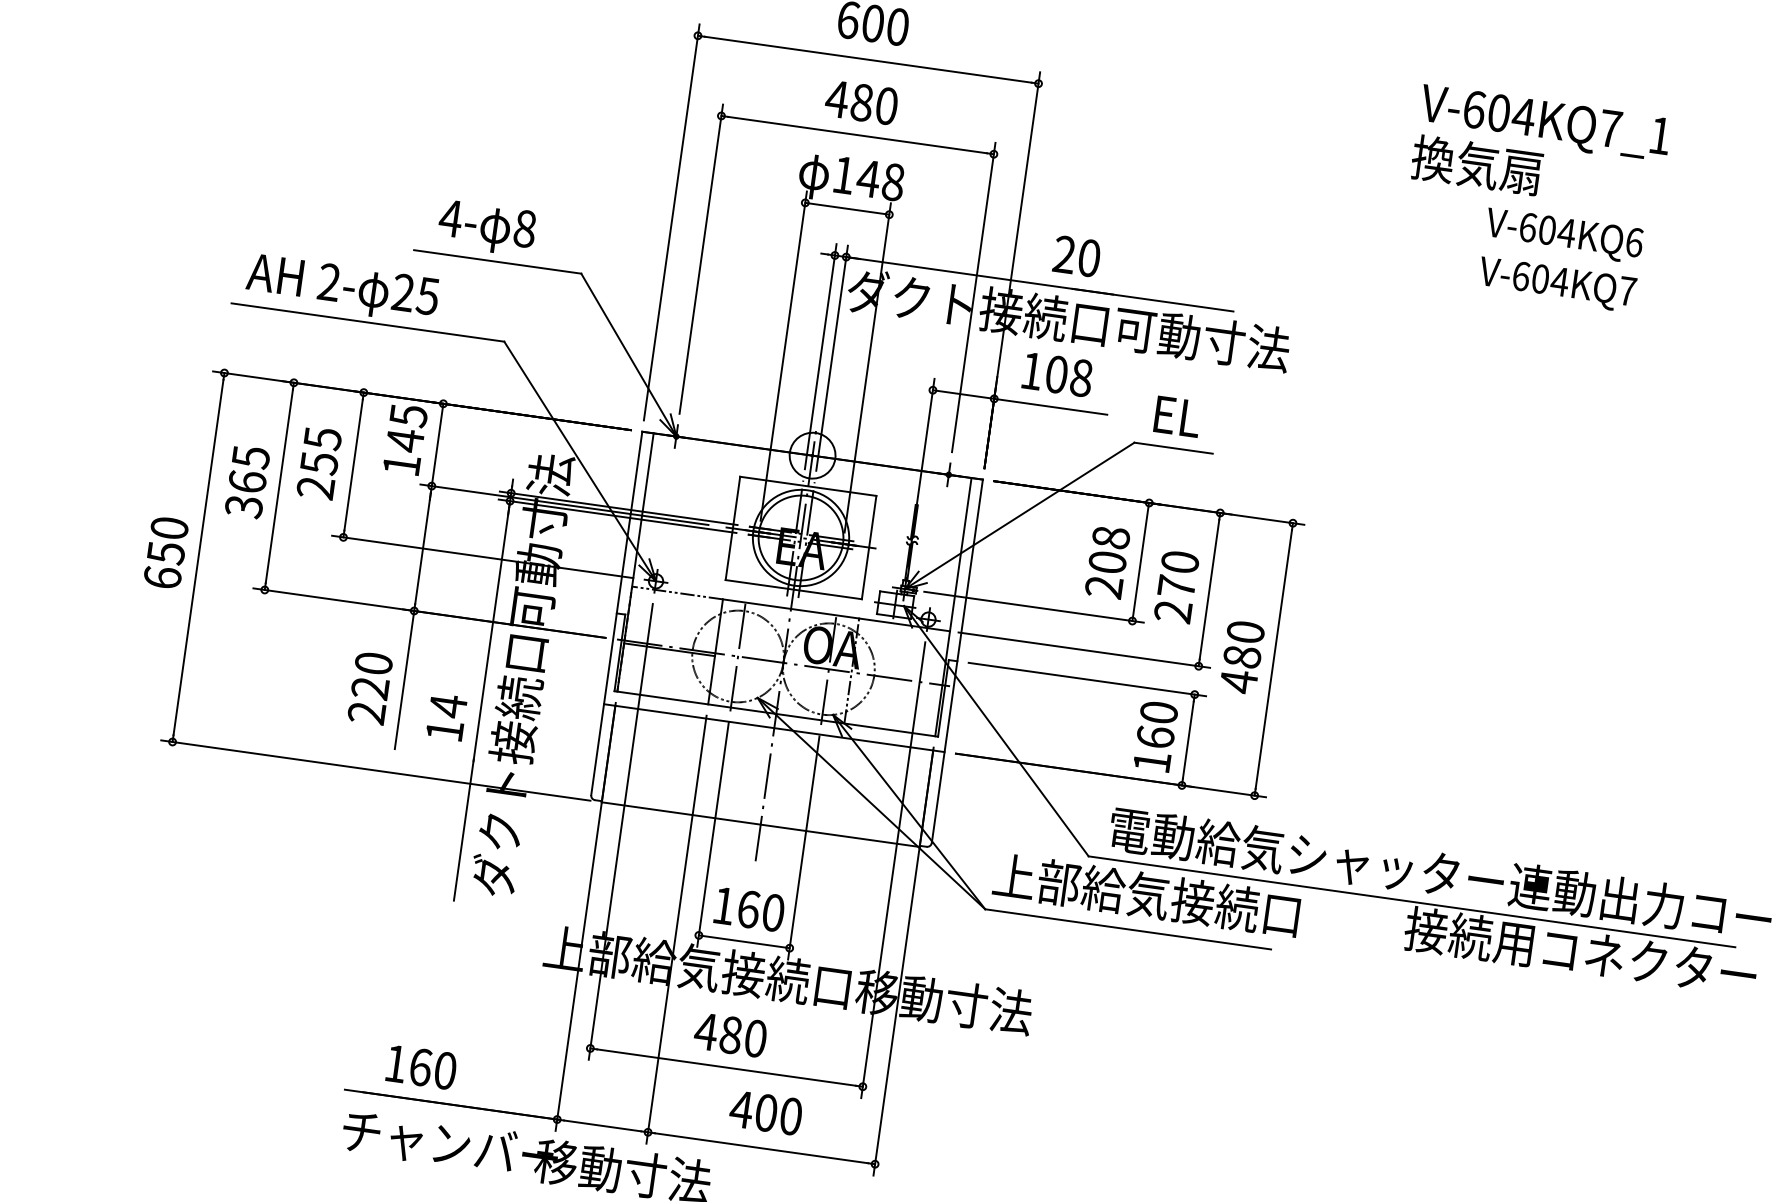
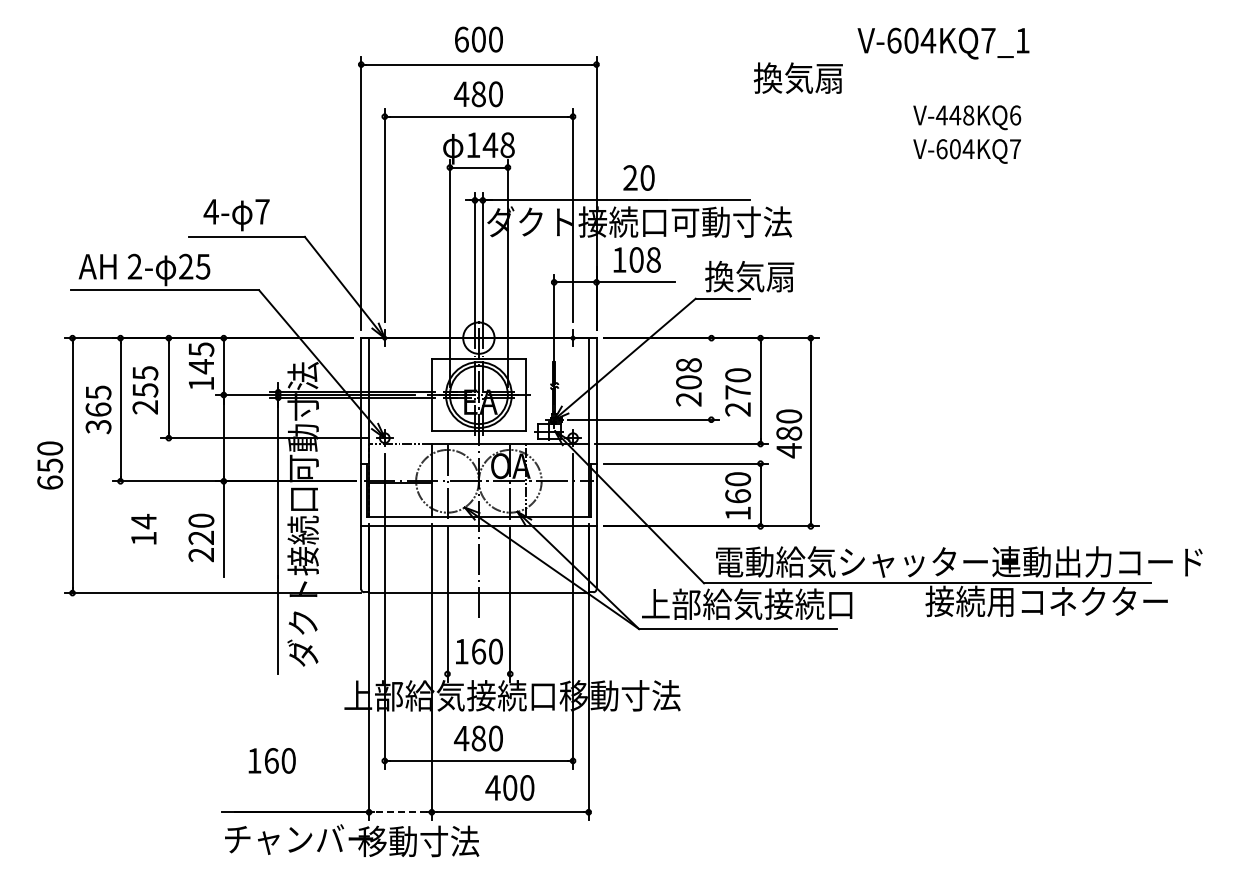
text: (1475, 164) -> (797, 77), moved
text: (525, 228) -> (262, 211), 8 -> 7
text: (1546, 230) -> (954, 115), V-604KQ6 -> V-448KQ6
text: (1216, 421) -> (749, 276), EL -> 換気扇
line: (1141, 561) -> (711, 378), removed
text: (446, 717) -> (143, 529), moved
line: (743, 942) -> (478, 674), removed
text: (420, 1066) -> (271, 760), moved
line: (602, 1126) -> (400, 812), solid -> dashed

